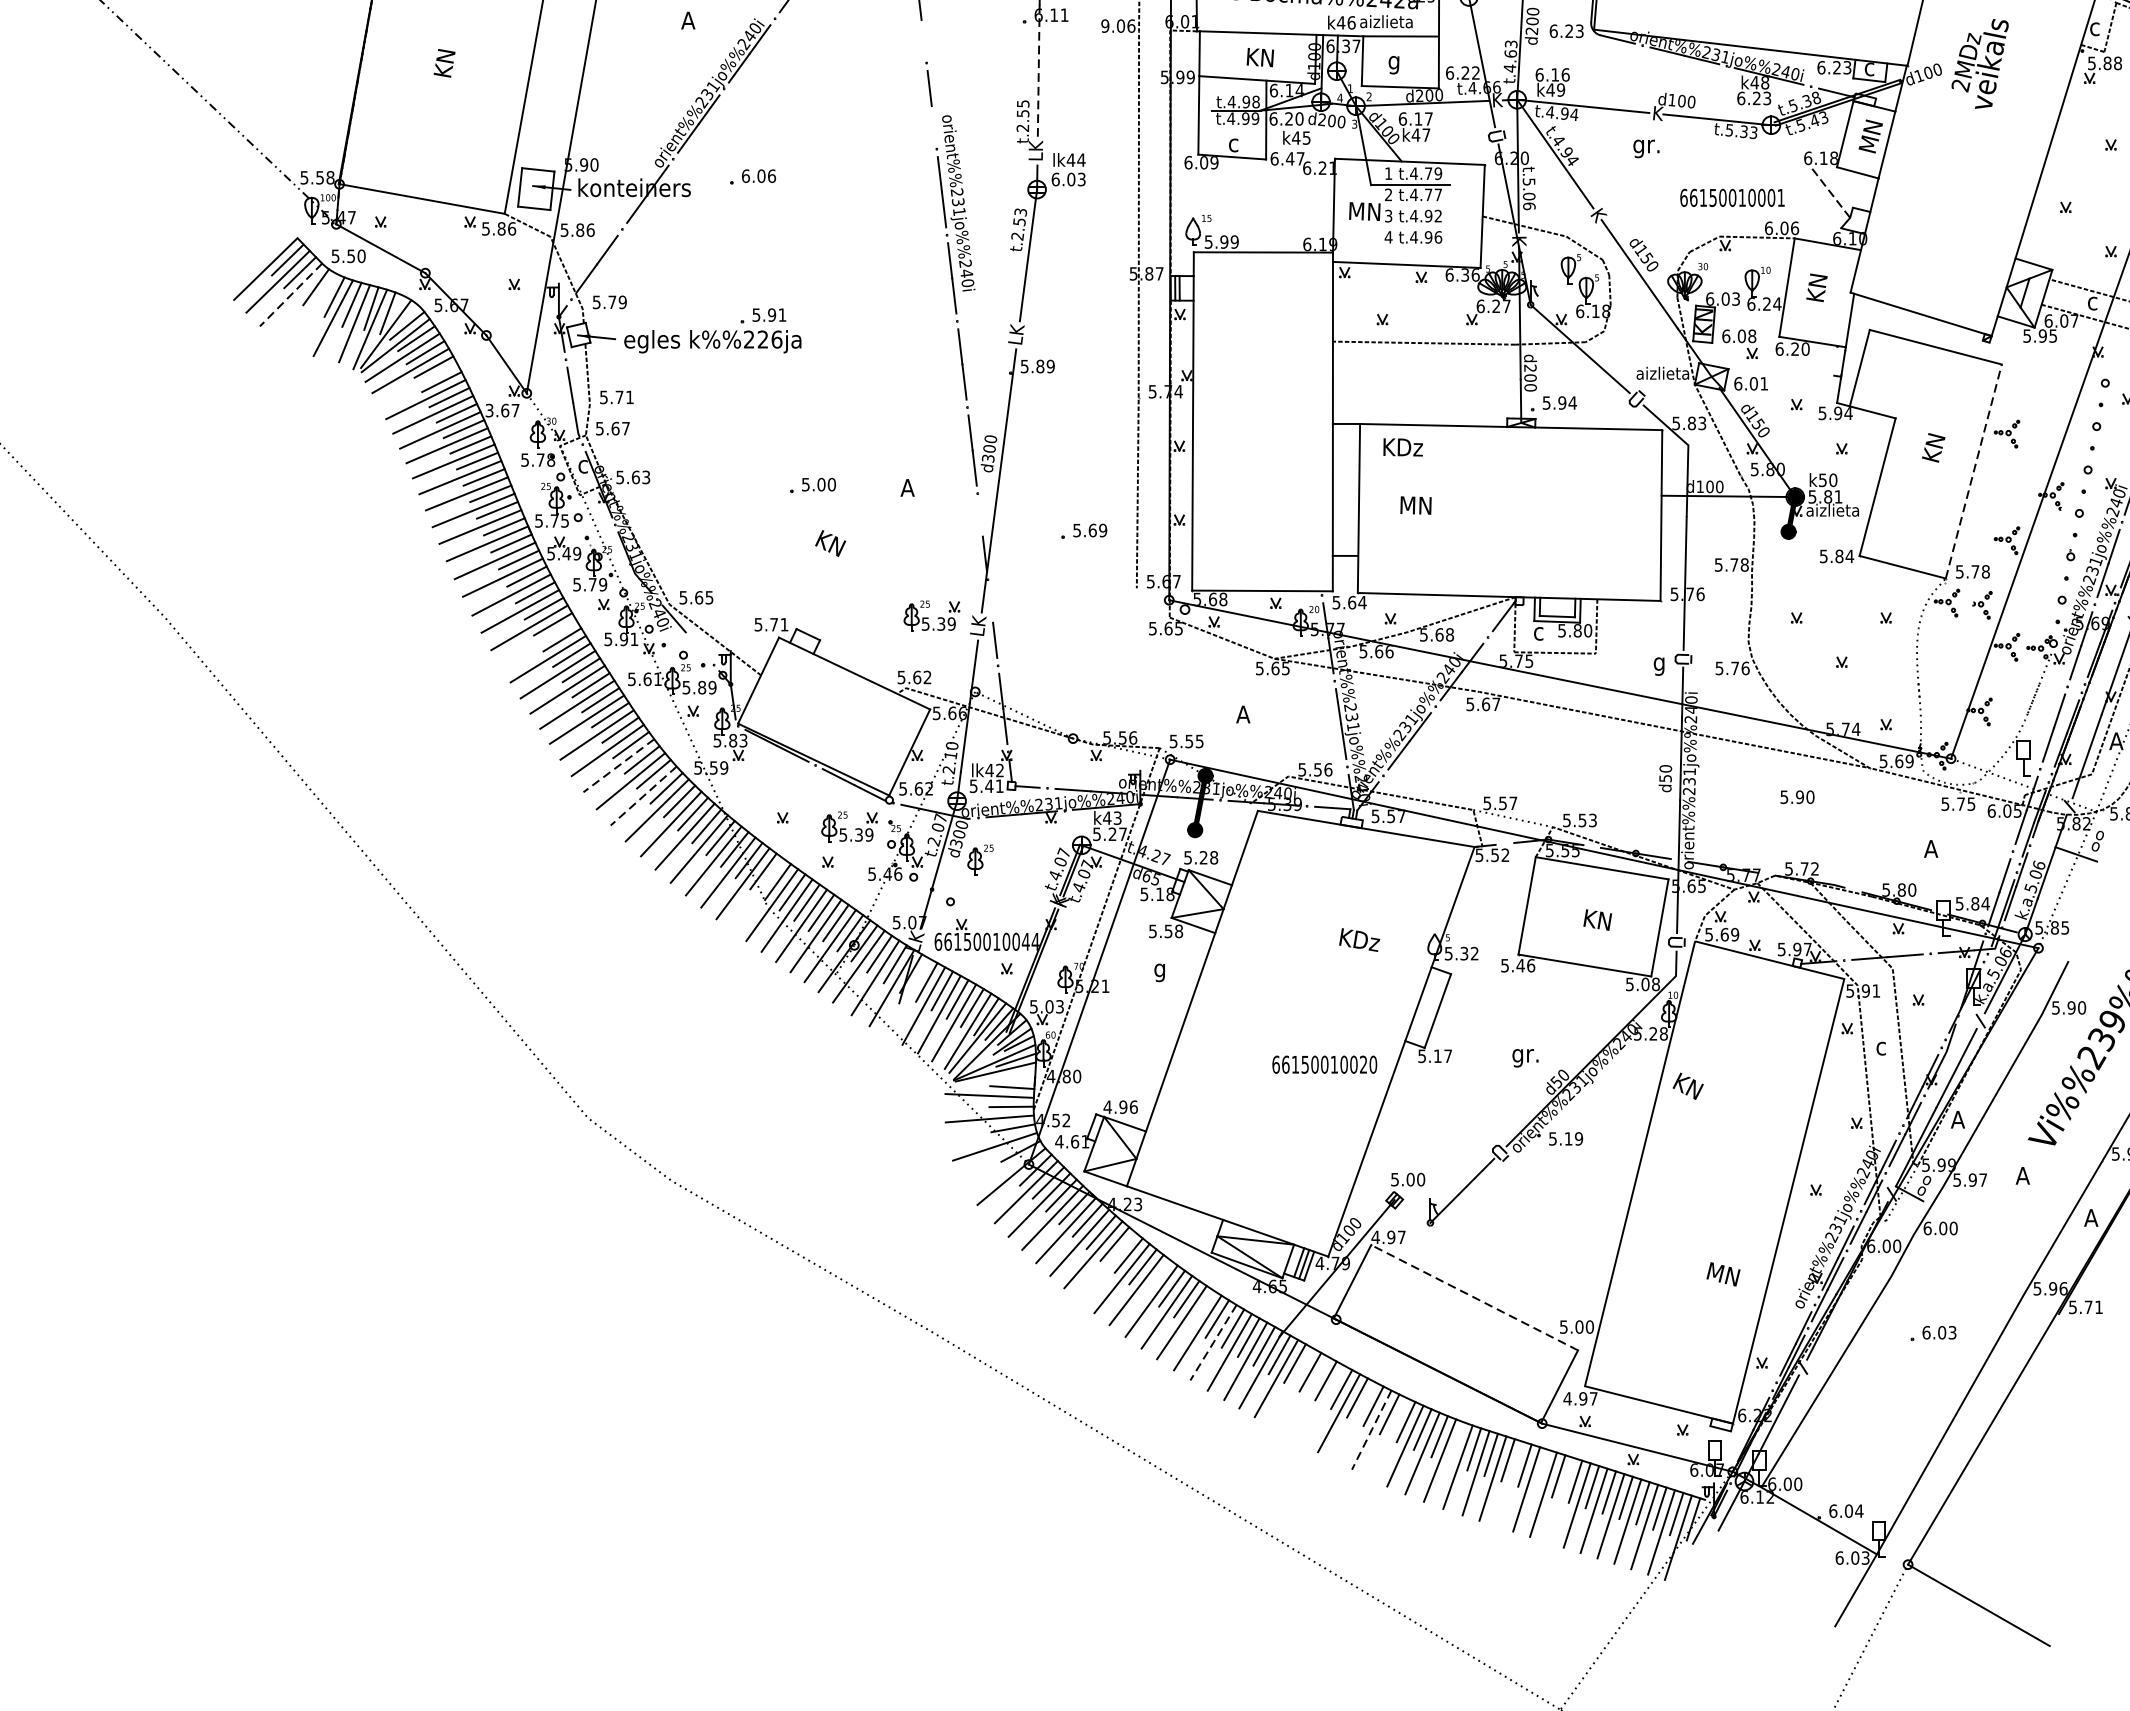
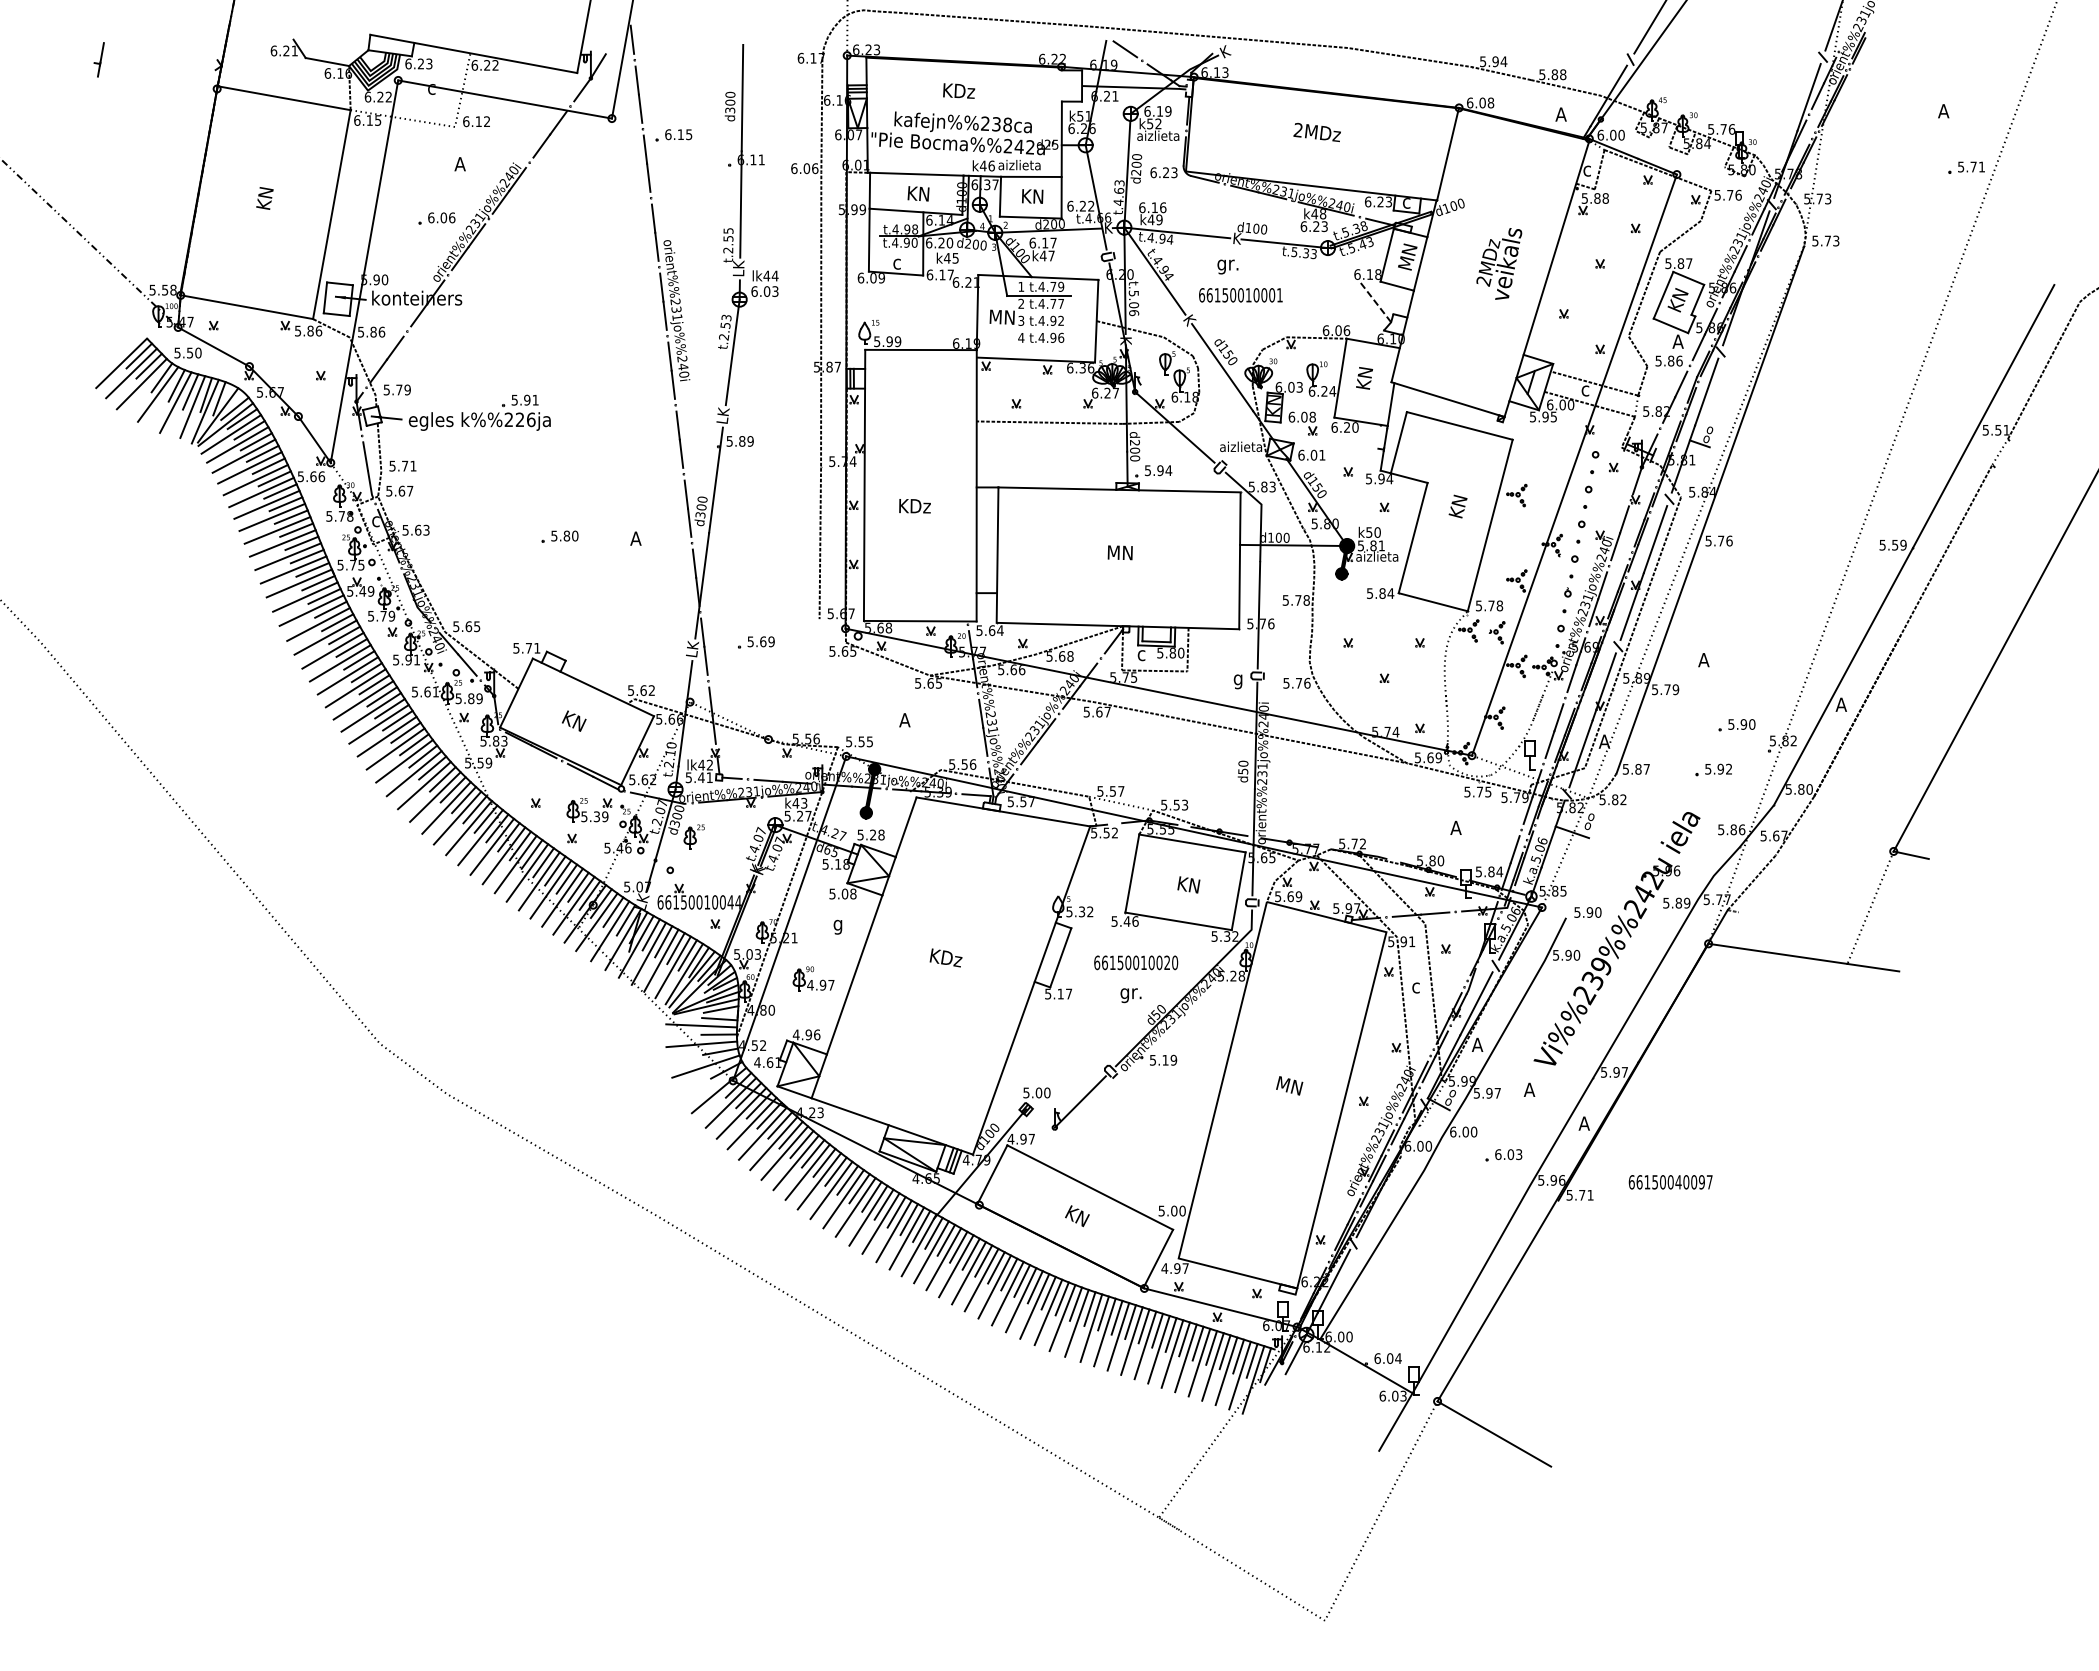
text: (1105, 25) -> (794, 168), 9.06 -> 6.06
line: (923, 37) -> (648, 177), added
text: (1402, 63) -> (1032, 198), g -> KN
text: (1980, 63) -> (1499, 263), moved
line: (1038, 70) -> (740, 204), dashed -> solid
text: (1255, 118) -> (914, 242), t.4.99 -> t.4.90
line: (933, 123) -> (656, 246), added
text: (1290, 158) -> (942, 274), 6.47 -> 6.17
part: (752, 176) -> (436, 218), moved
text: (1732, 198) -> (1240, 295), moved
line: (290, 295) -> (141, 384), dashed -> solid
line: (311, 307) -> (158, 394), added
text: (2073, 320) -> (1570, 404), 6.07 -> 6.00
line: (417, 384) -> (243, 455), added
text: (502, 410) -> (311, 476), 3.67 -> 5.66
text: (1402, 447) -> (914, 506), moved
line: (1974, 471) -> (1490, 525), dashed -> solid
text: (820, 485) -> (566, 536), 5.00 -> 5.80
text: (1415, 505) -> (1119, 552), moved
line: (980, 518) -> (694, 563), added
part: (1084, 531) -> (756, 642), moved
text: (830, 542) -> (574, 720), moved
line: (990, 605) -> (702, 632), added
part: (932, 616) -> (655, 641), removed
line: (537, 643) -> (339, 663), added
line: (697, 644) -> (467, 664), added
line: (618, 766) -> (404, 761), dashed -> solid
line: (643, 795) -> (424, 785), dashed -> solid
text: (1796, 797) -> (1587, 912), moved
text: (2004, 810) -> (1514, 797), 6.05 -> 5.79
line: (757, 894) -> (515, 864), added
text: (1167, 930) -> (844, 893), 5.58 -> 5.08
text: (1358, 939) -> (945, 957), moved
text: (1650, 984) -> (1231, 936), 5.08 -> 5.32
line: (907, 996) -> (635, 946), added
part: (1129, 1036) -> (813, 978), added
text: (1325, 1064) -> (1136, 962), moved
line: (1013, 1075) -> (720, 1009), added
text: (1688, 1086) -> (1077, 1216), moved
line: (1106, 1266) -> (795, 1162), added
text: (1723, 1273) -> (1289, 1085), moved
line: (1156, 1277) -> (835, 1171), added
line: (1474, 1297) -> (1090, 1187), dashed -> solid
line: (1201, 1308) -> (871, 1196), added
part: (1932, 1333) -> (1503, 1155), moved
line: (1212, 1343) -> (880, 1224), dashed -> solid
line: (1291, 1387) -> (943, 1259), added
line: (1307, 1396) -> (956, 1266), added
line: (1322, 1404) -> (968, 1273), added
line: (1355, 1421) -> (994, 1286), added
line: (1371, 1431) -> (1007, 1294), dashed -> solid
line: (1387, 1438) -> (1020, 1300), added
line: (1456, 1442) -> (1075, 1303), added
line: (1541, 1471) -> (1143, 1326), added
line: (1509, 1483) -> (1118, 1336), added
line: (1559, 1499) -> (1158, 1349), added

